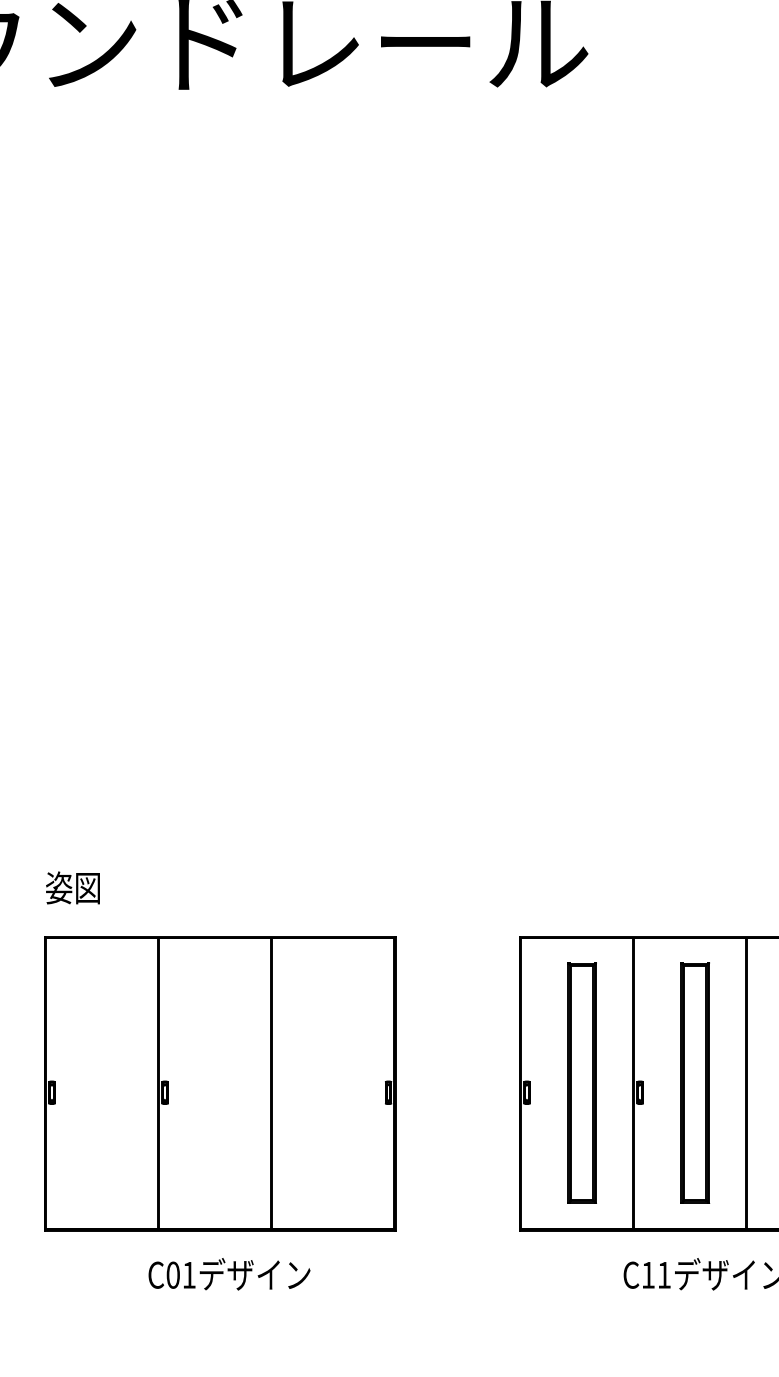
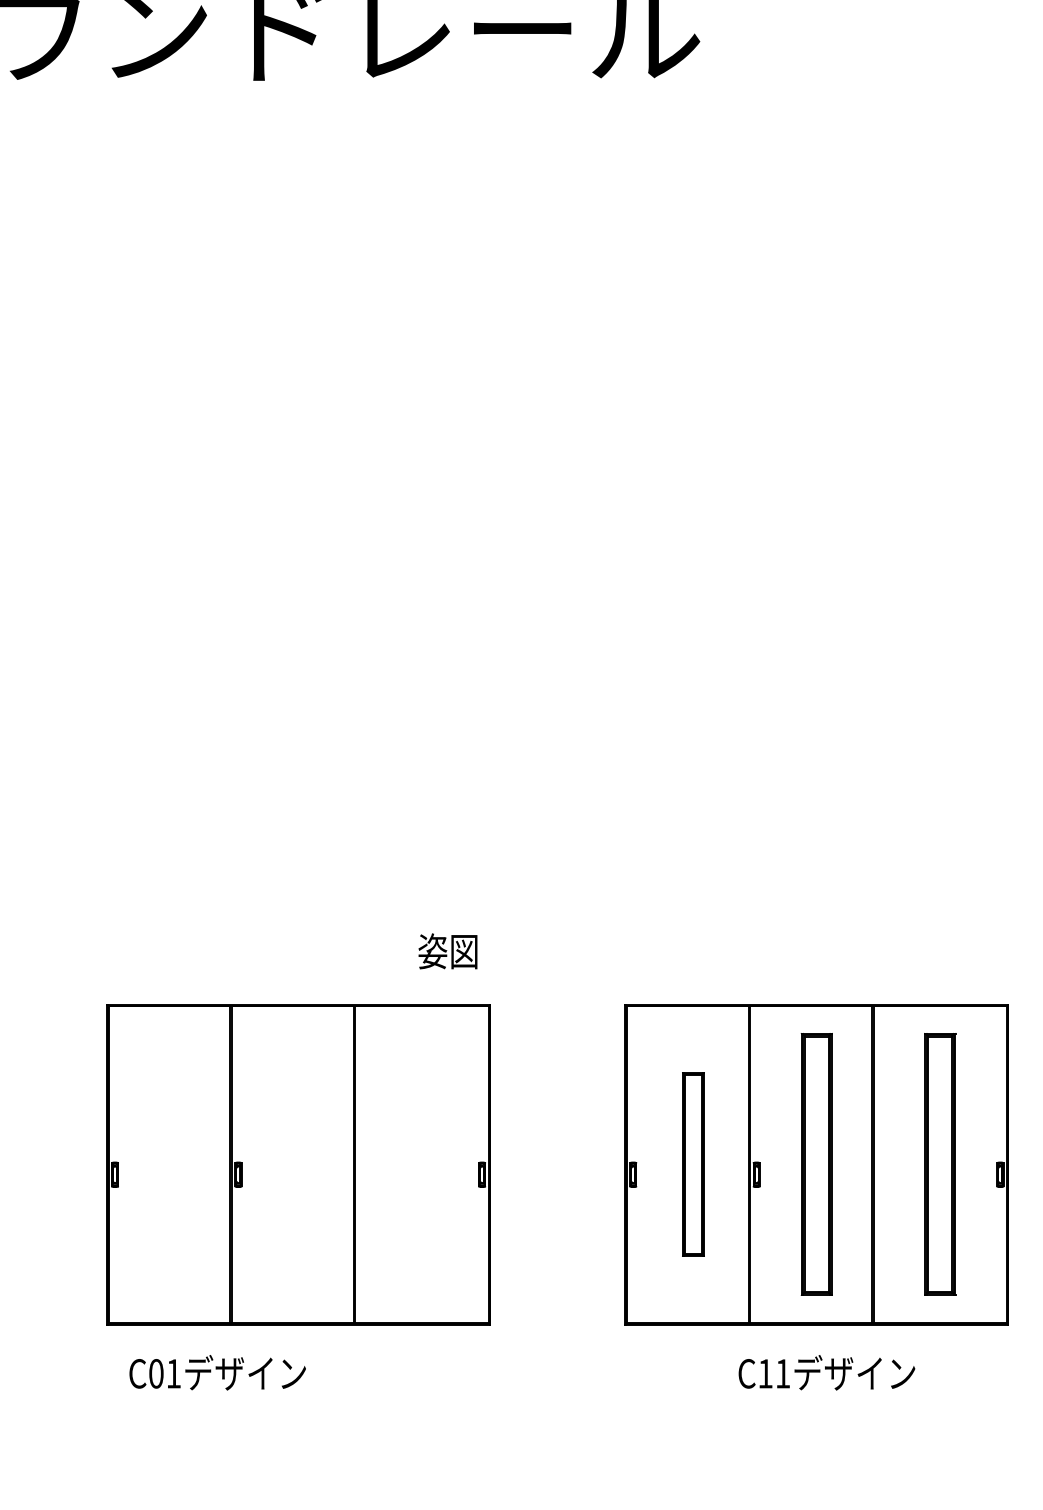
text: (72, 888) -> (447, 951), moved
part: (582, 1083) -> (693, 1164), size x0.7
text: (229, 1274) -> (217, 1372), moved

